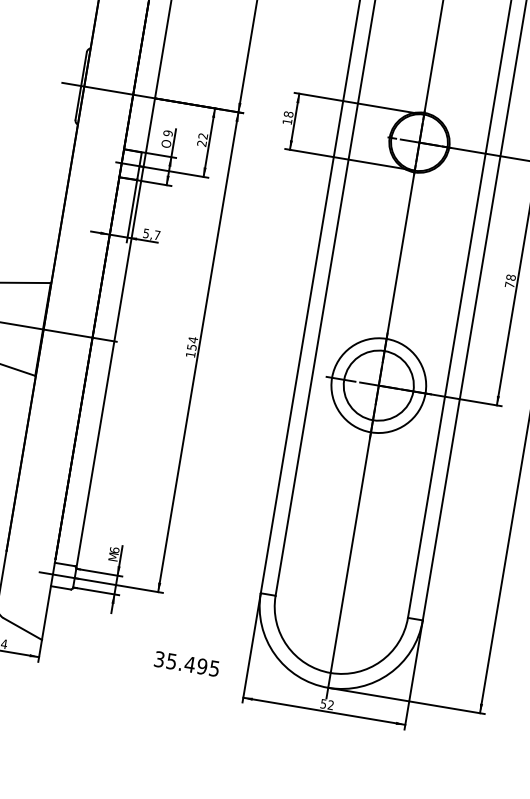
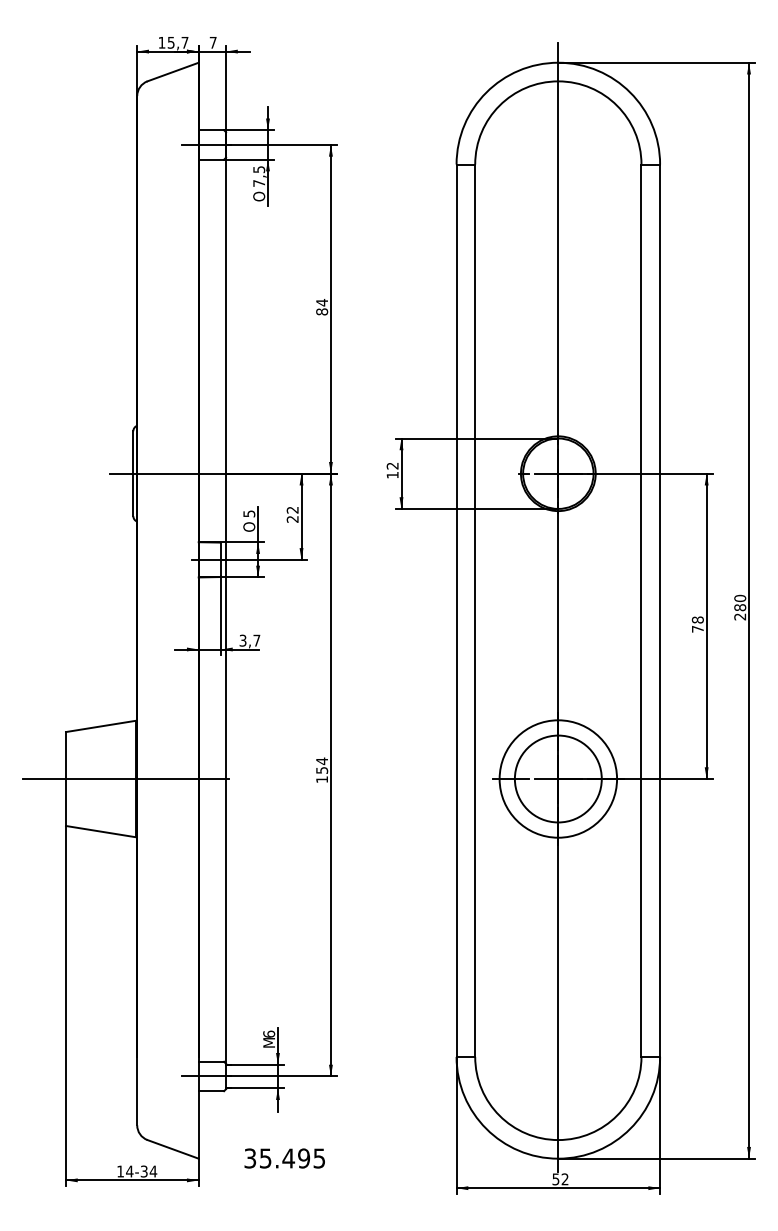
text: (288, 114) -> (392, 465), 18 -> 12
text: (167, 133) -> (248, 513), 9 -> 5
text: (146, 232) -> (243, 639), 5,7 -> 3,7
text: (186, 663) -> (284, 1158), moved

